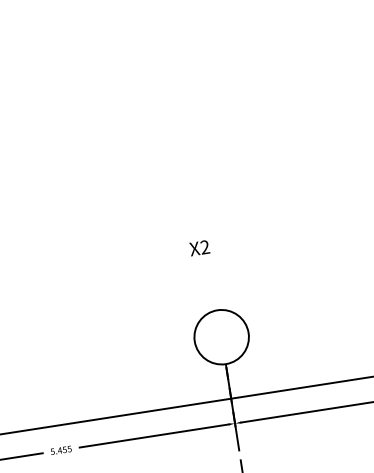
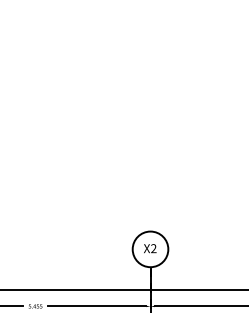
text: (200, 247) -> (150, 248), moved

